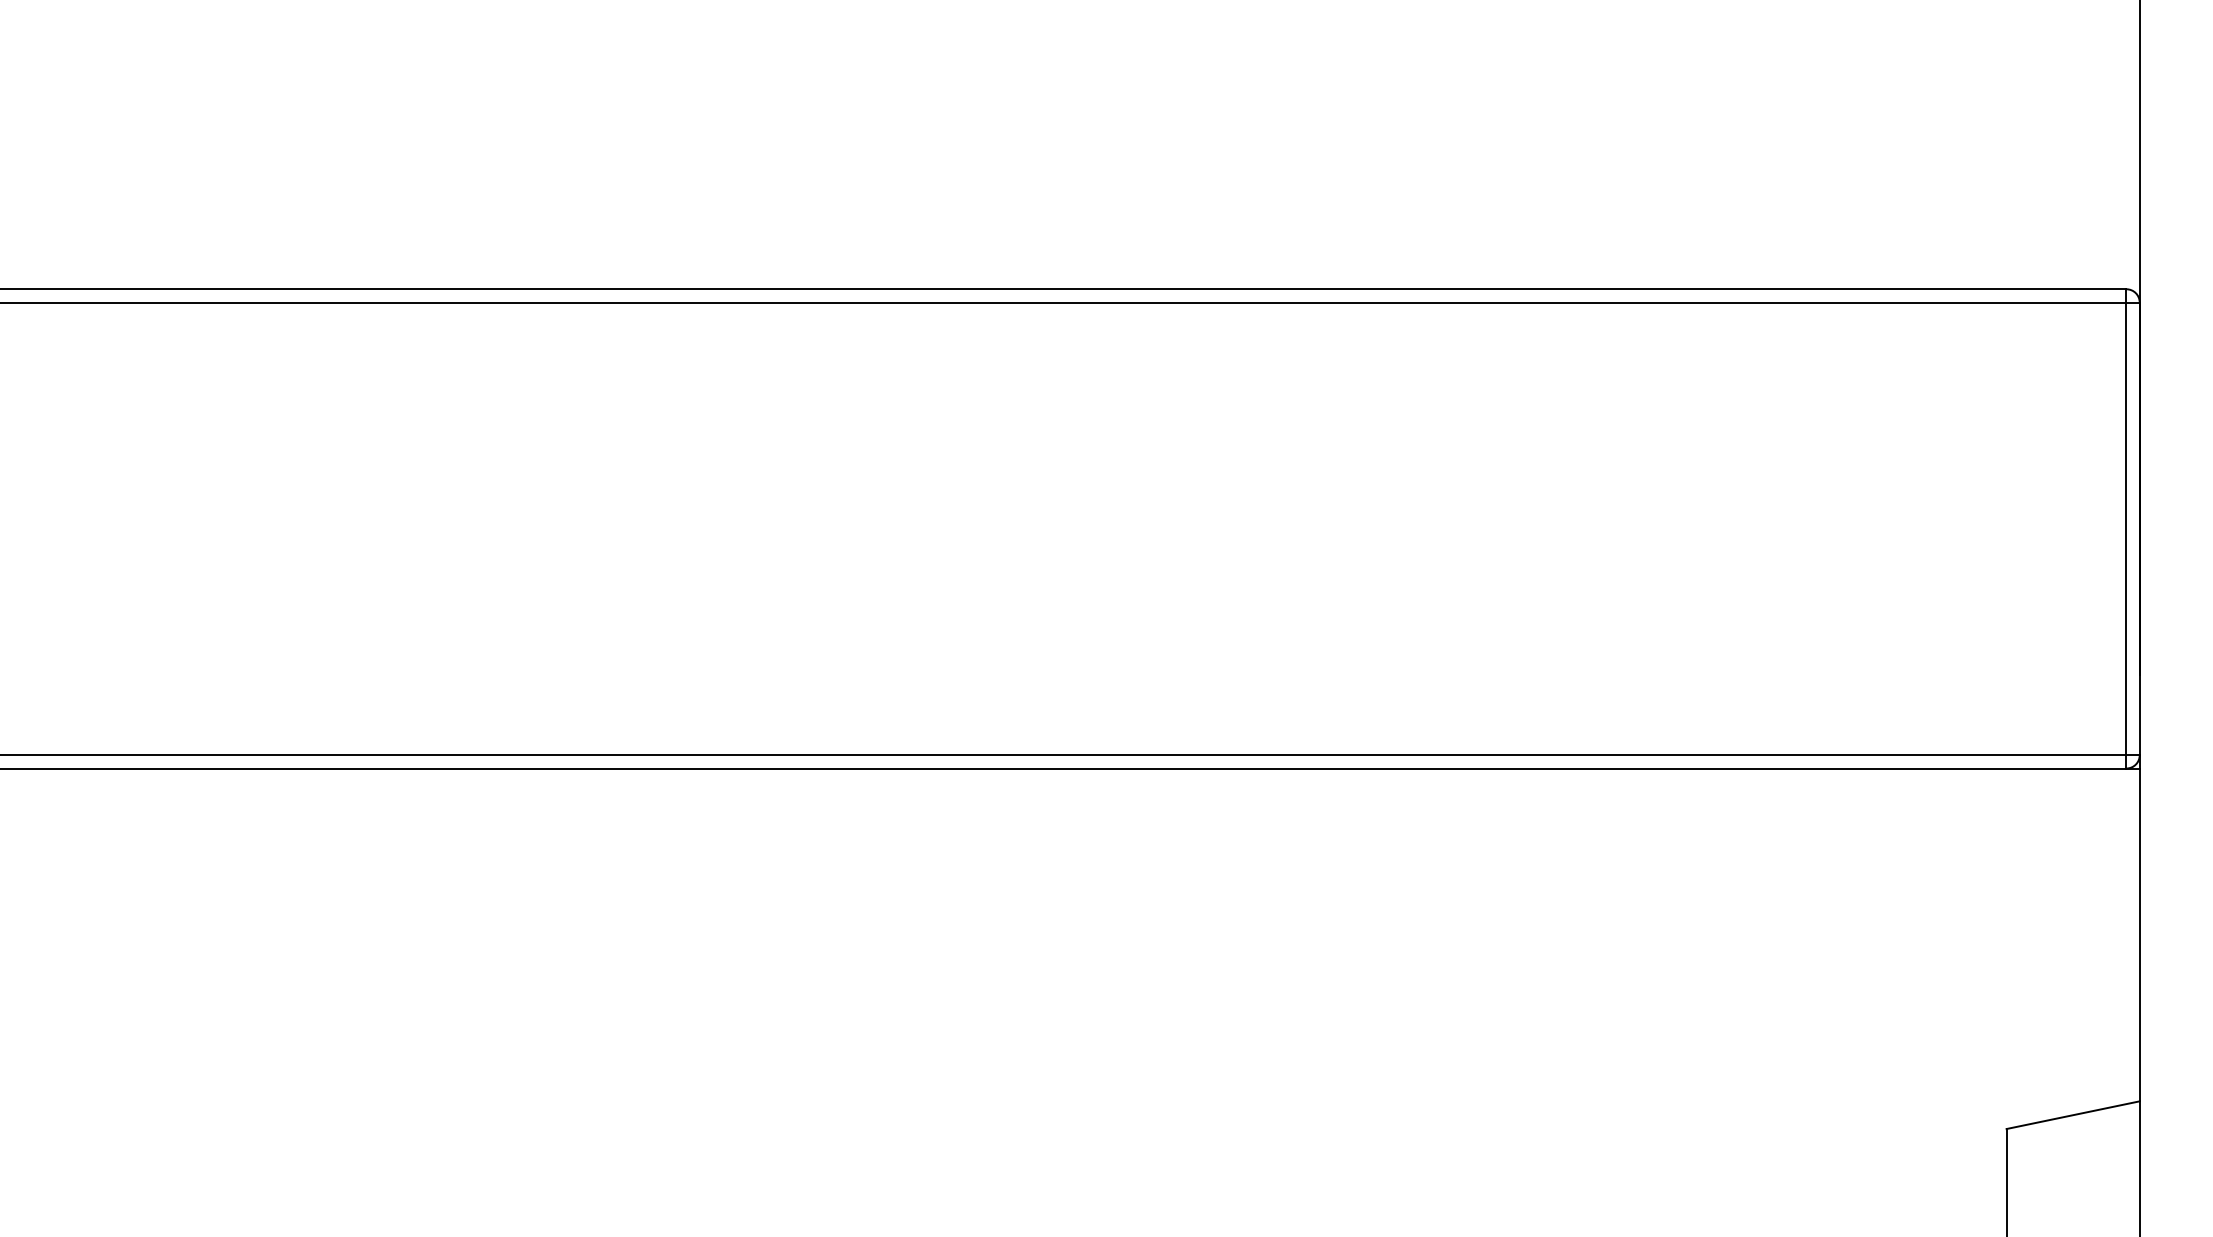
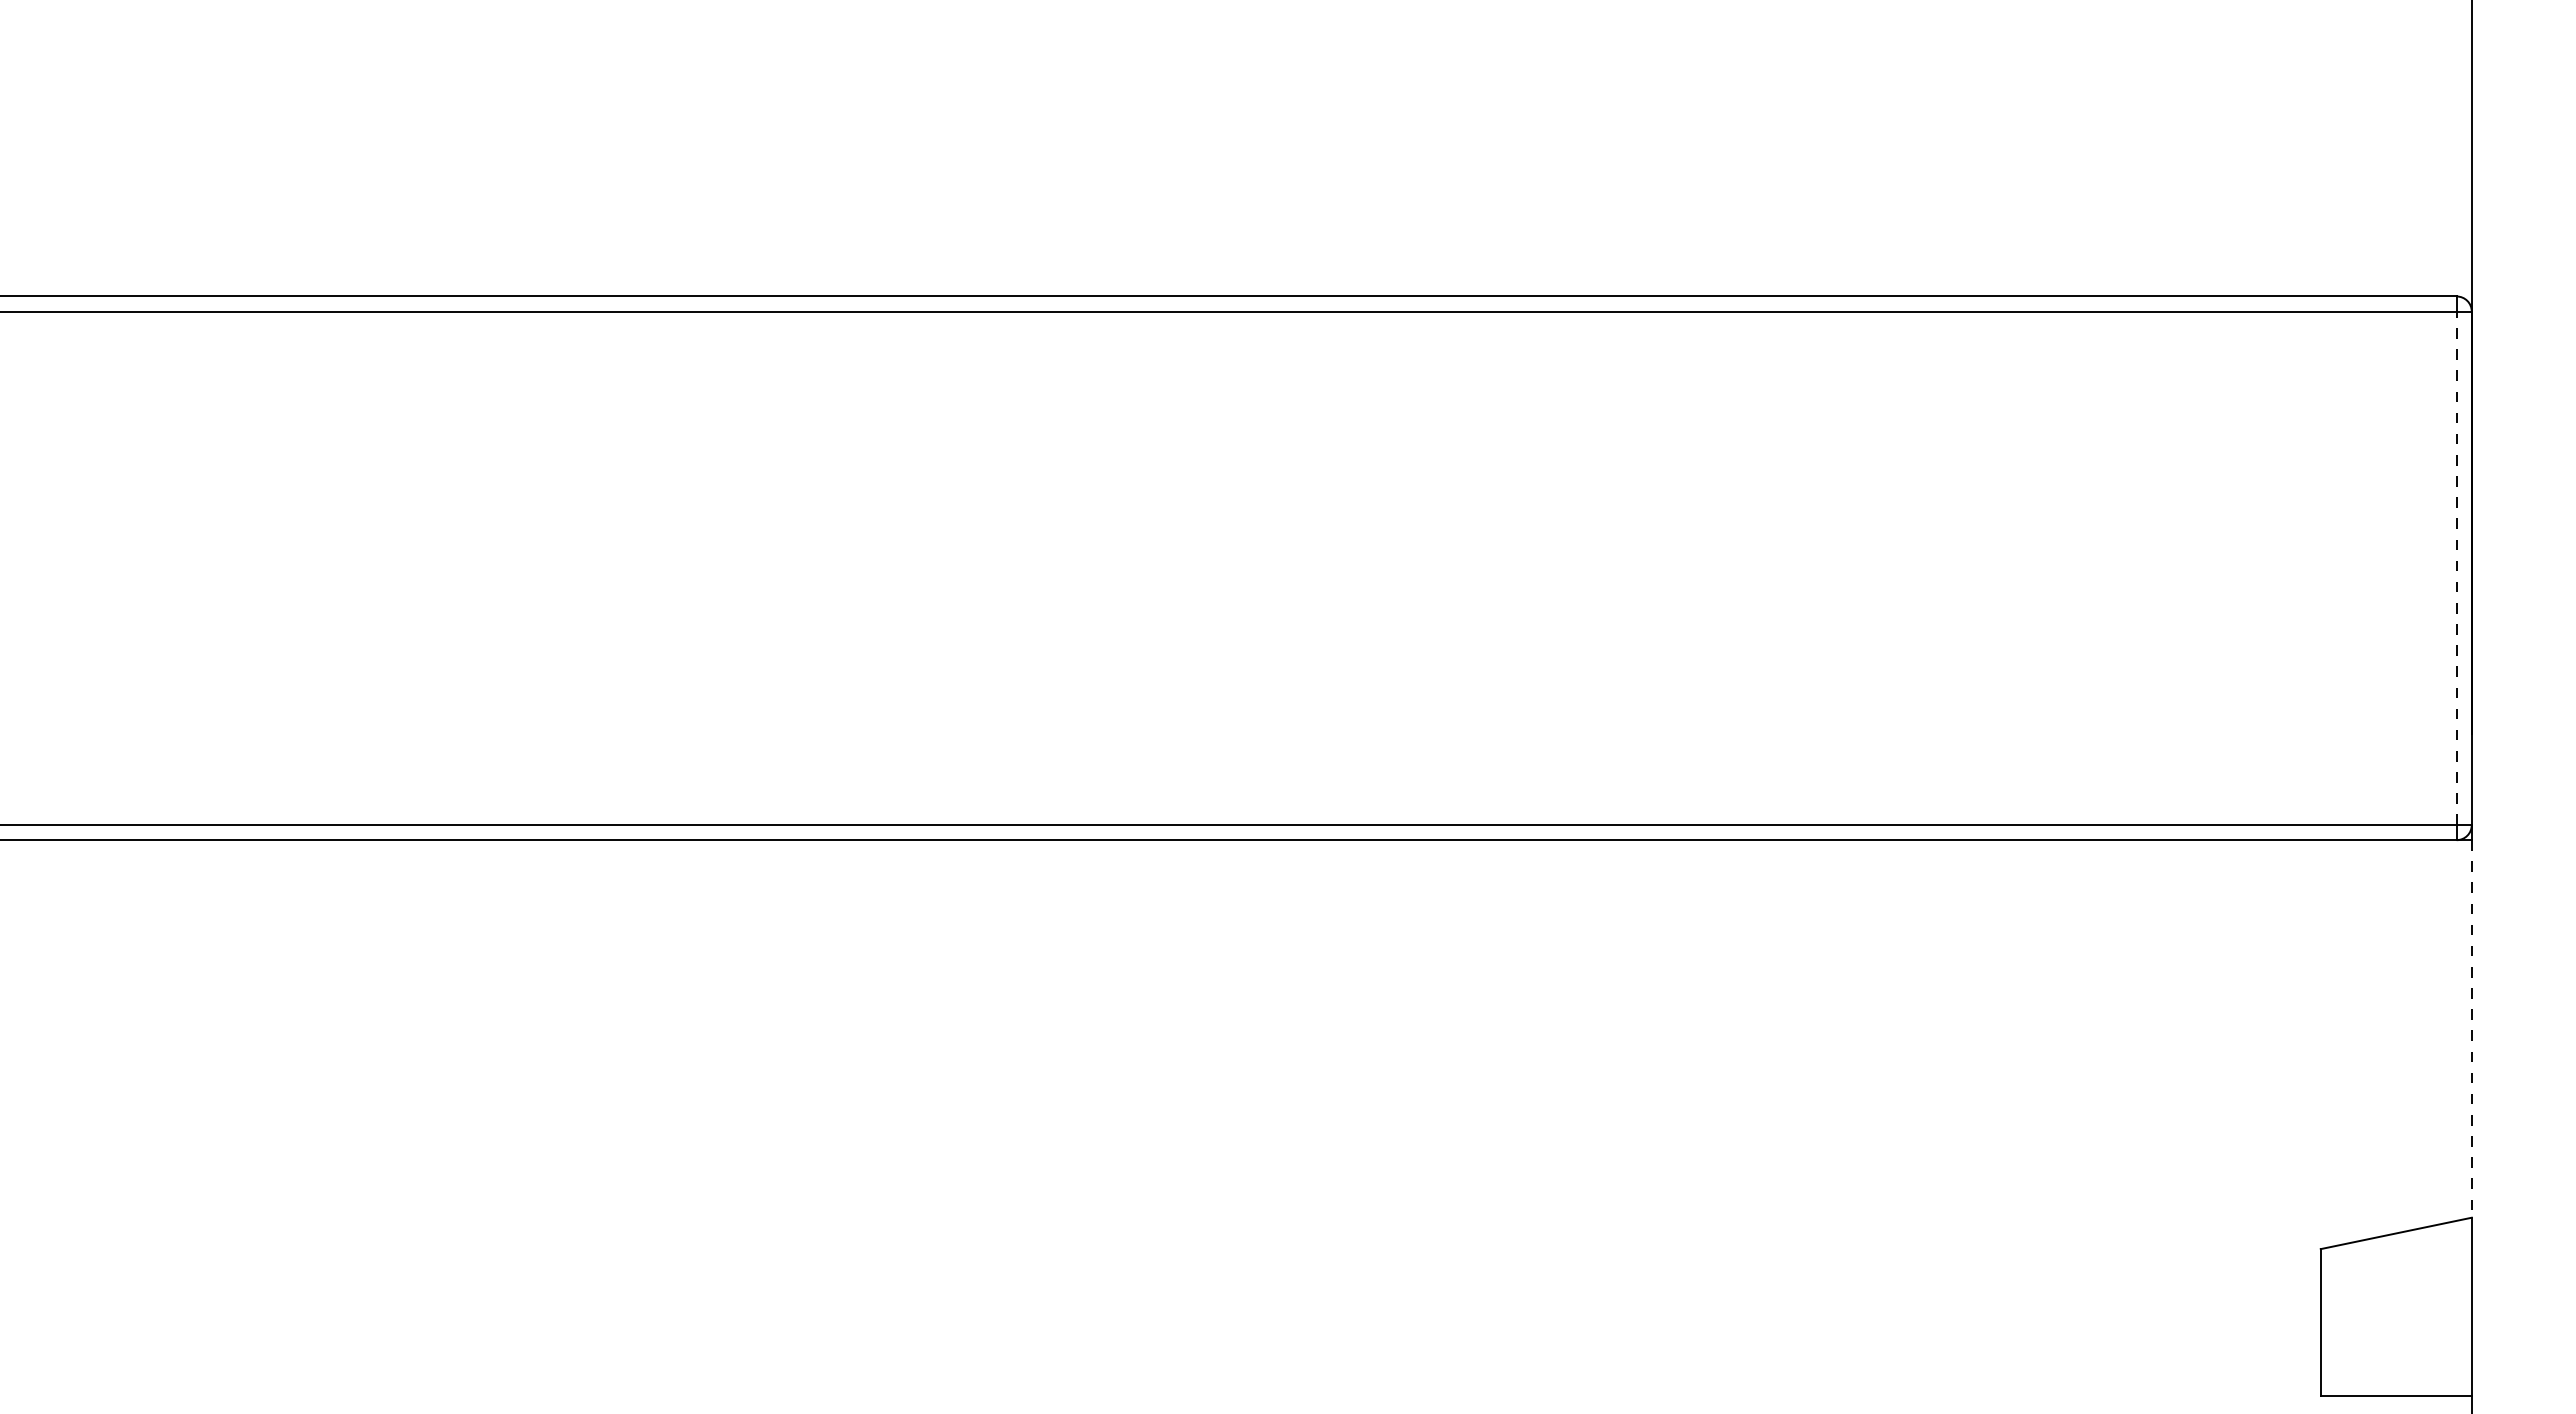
line: (2126, 529) -> (2456, 568), solid -> dashed
line: (2139, 934) -> (2471, 1028), solid -> dashed

